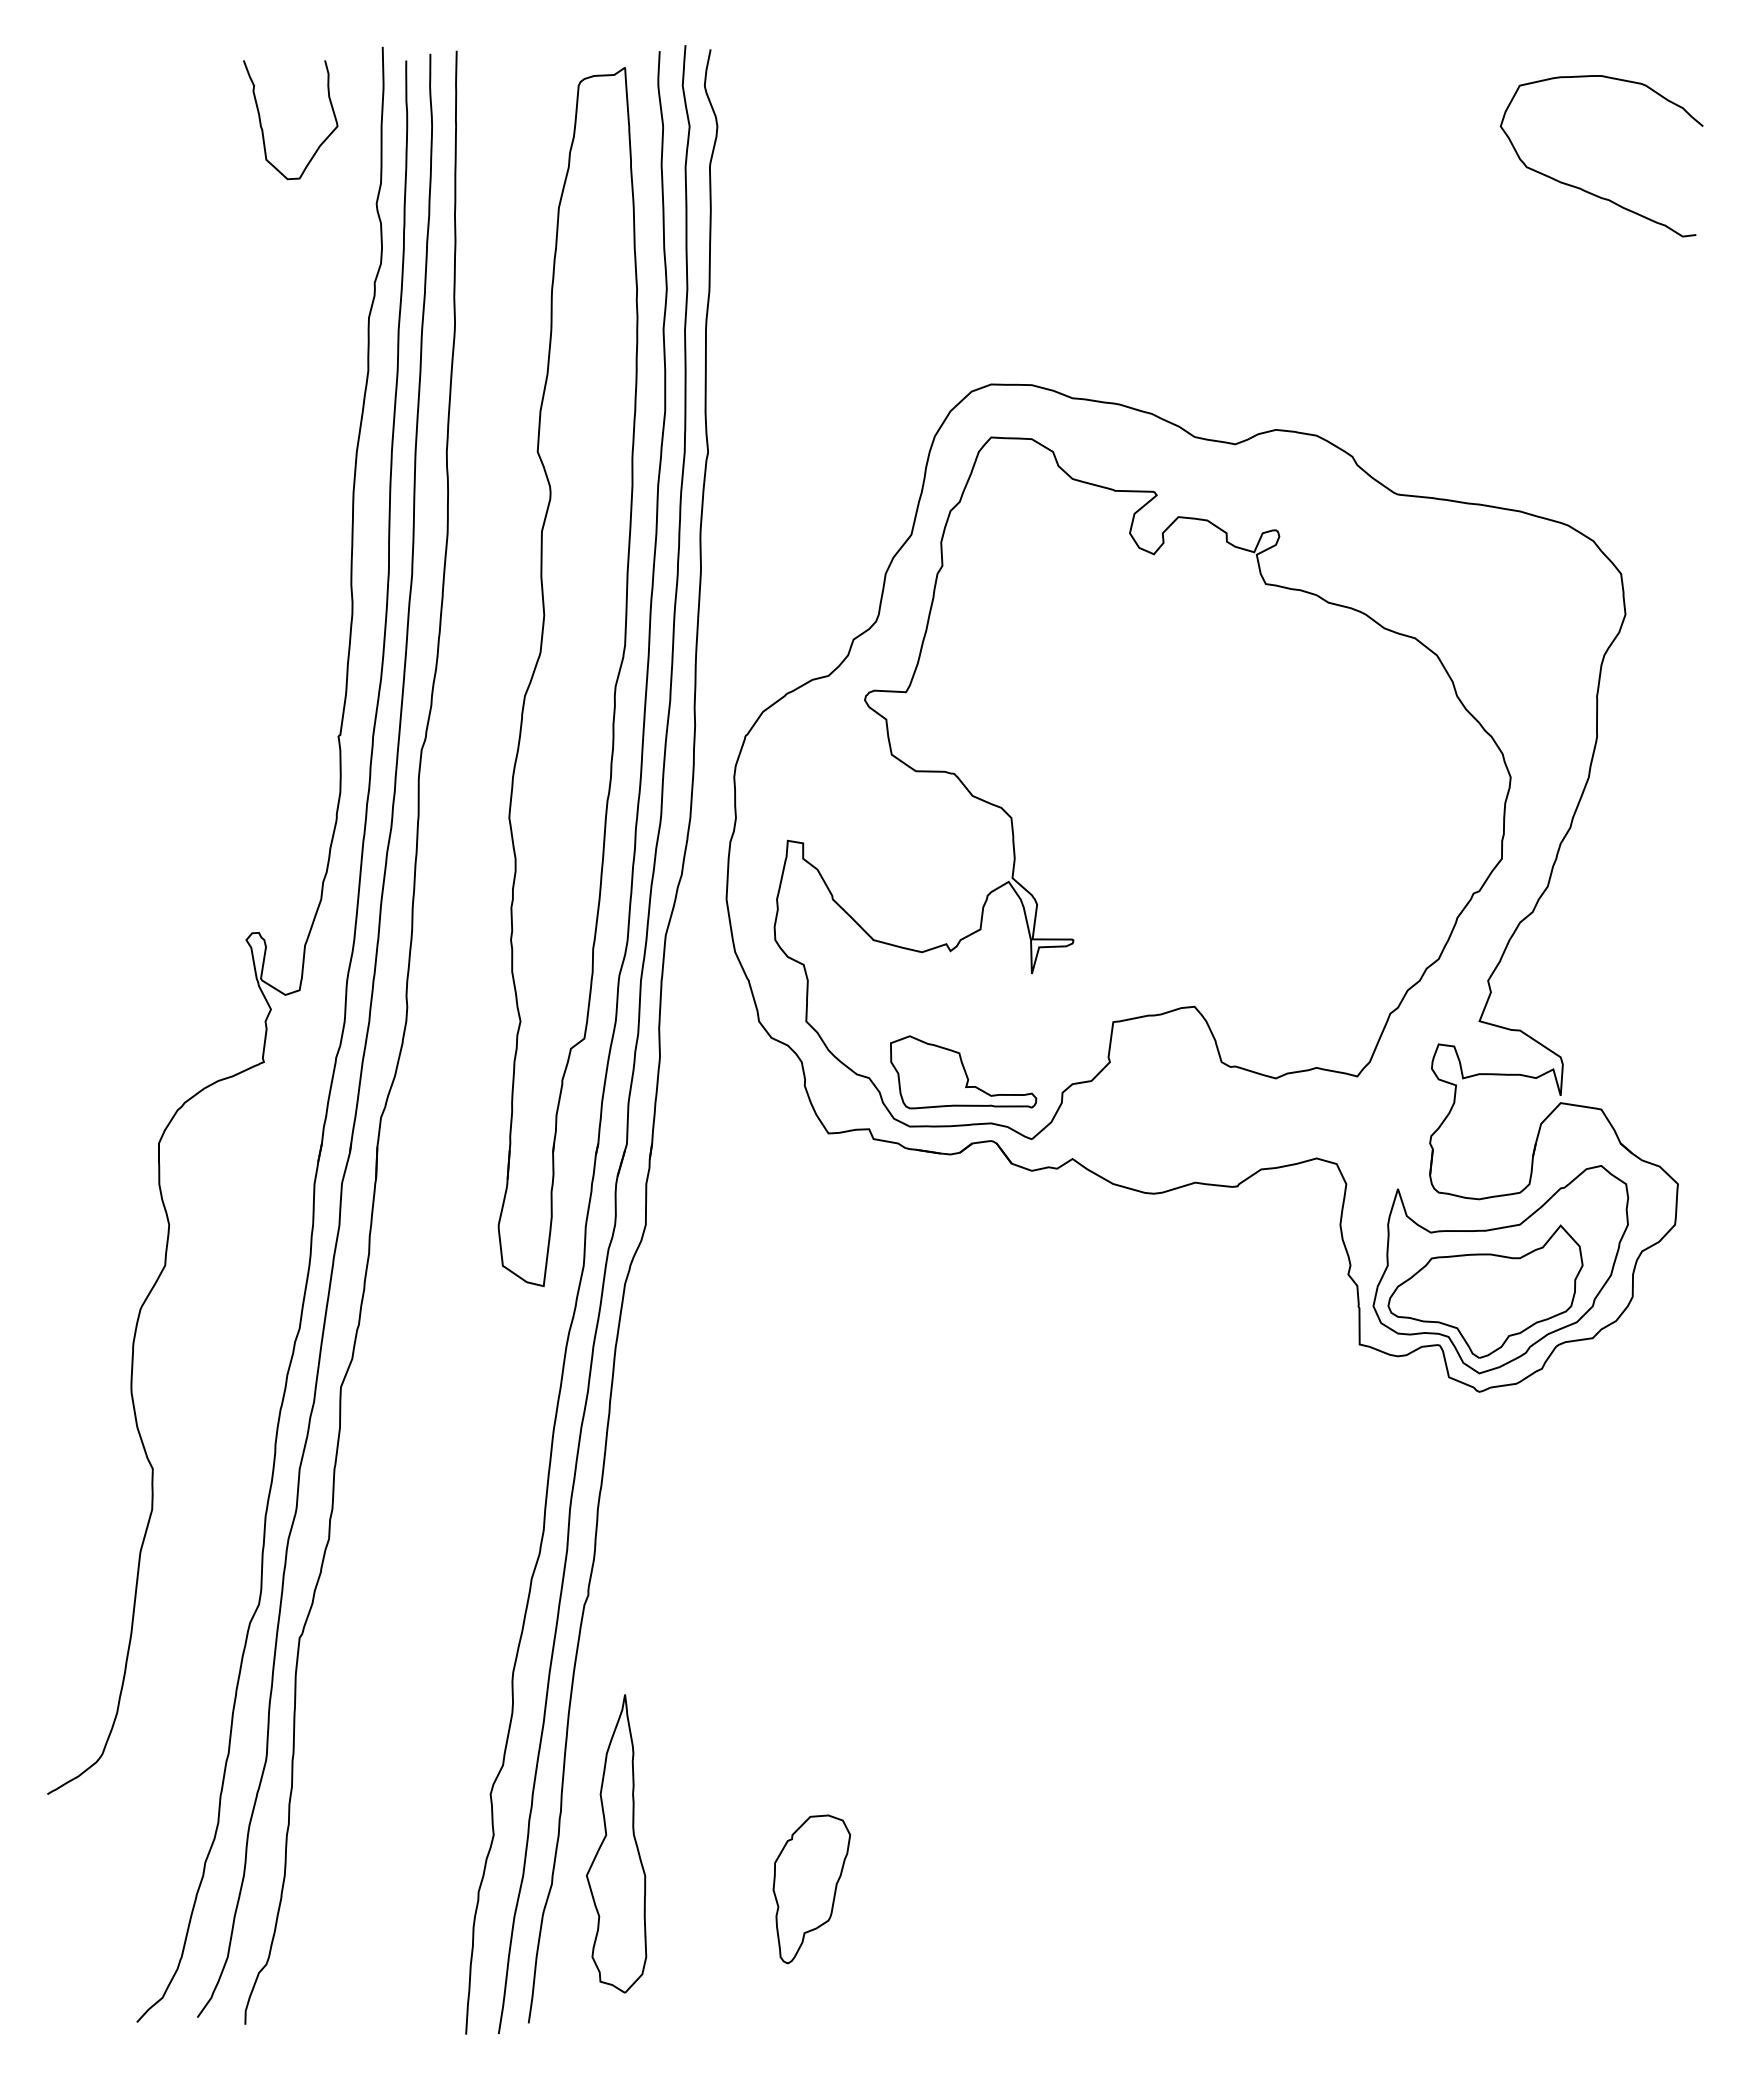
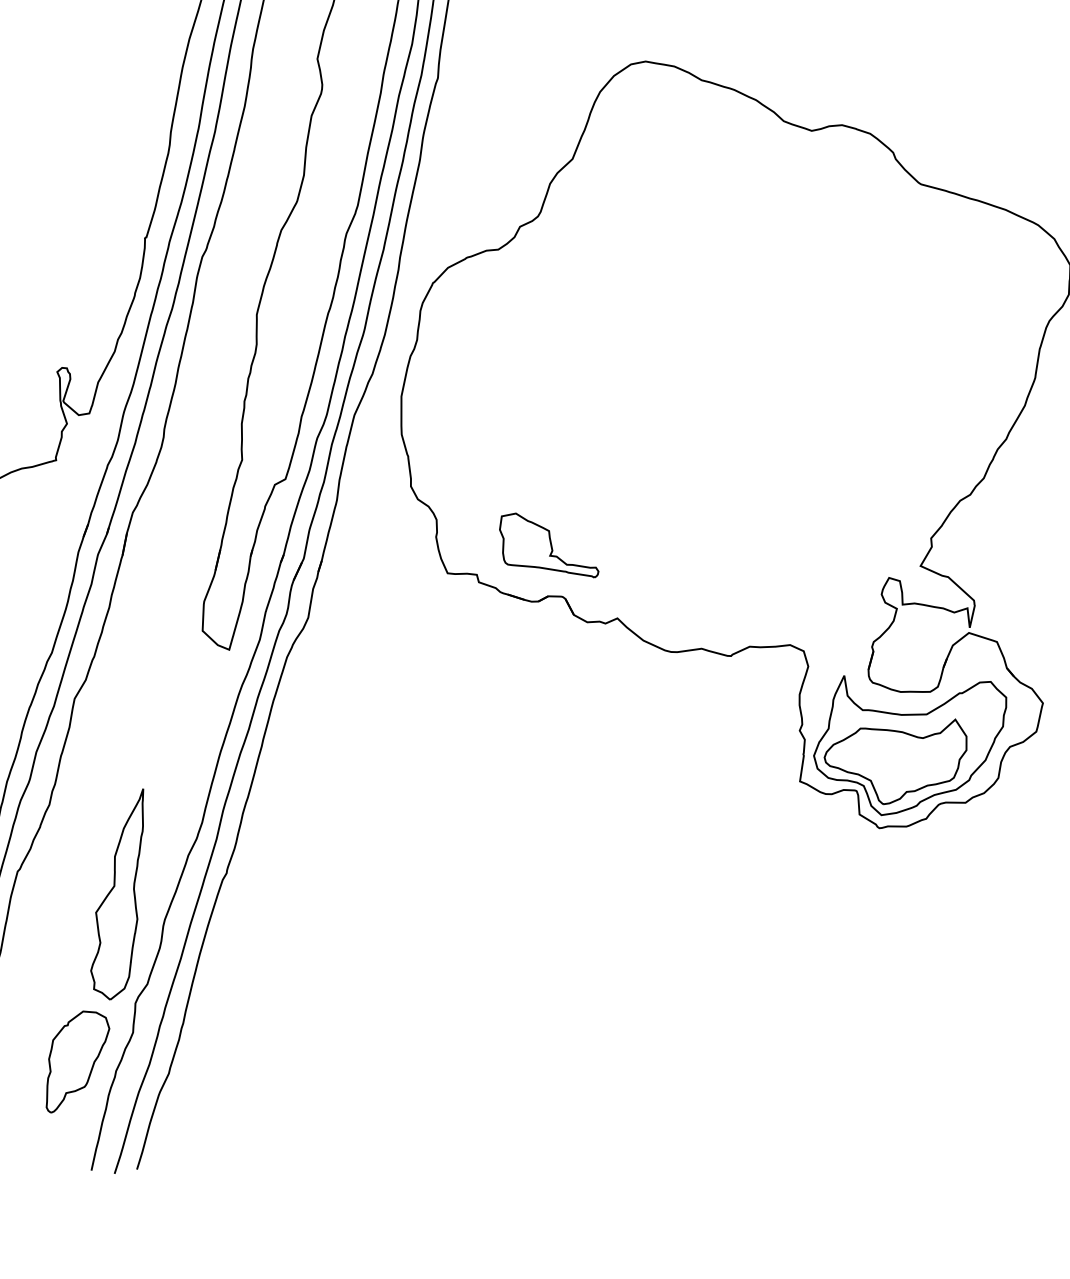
part: (1142, 787) -> (708, 363), removed
part: (616, 1843) -> (120, 893), moved
part: (811, 1889) -> (75, 1063), moved

